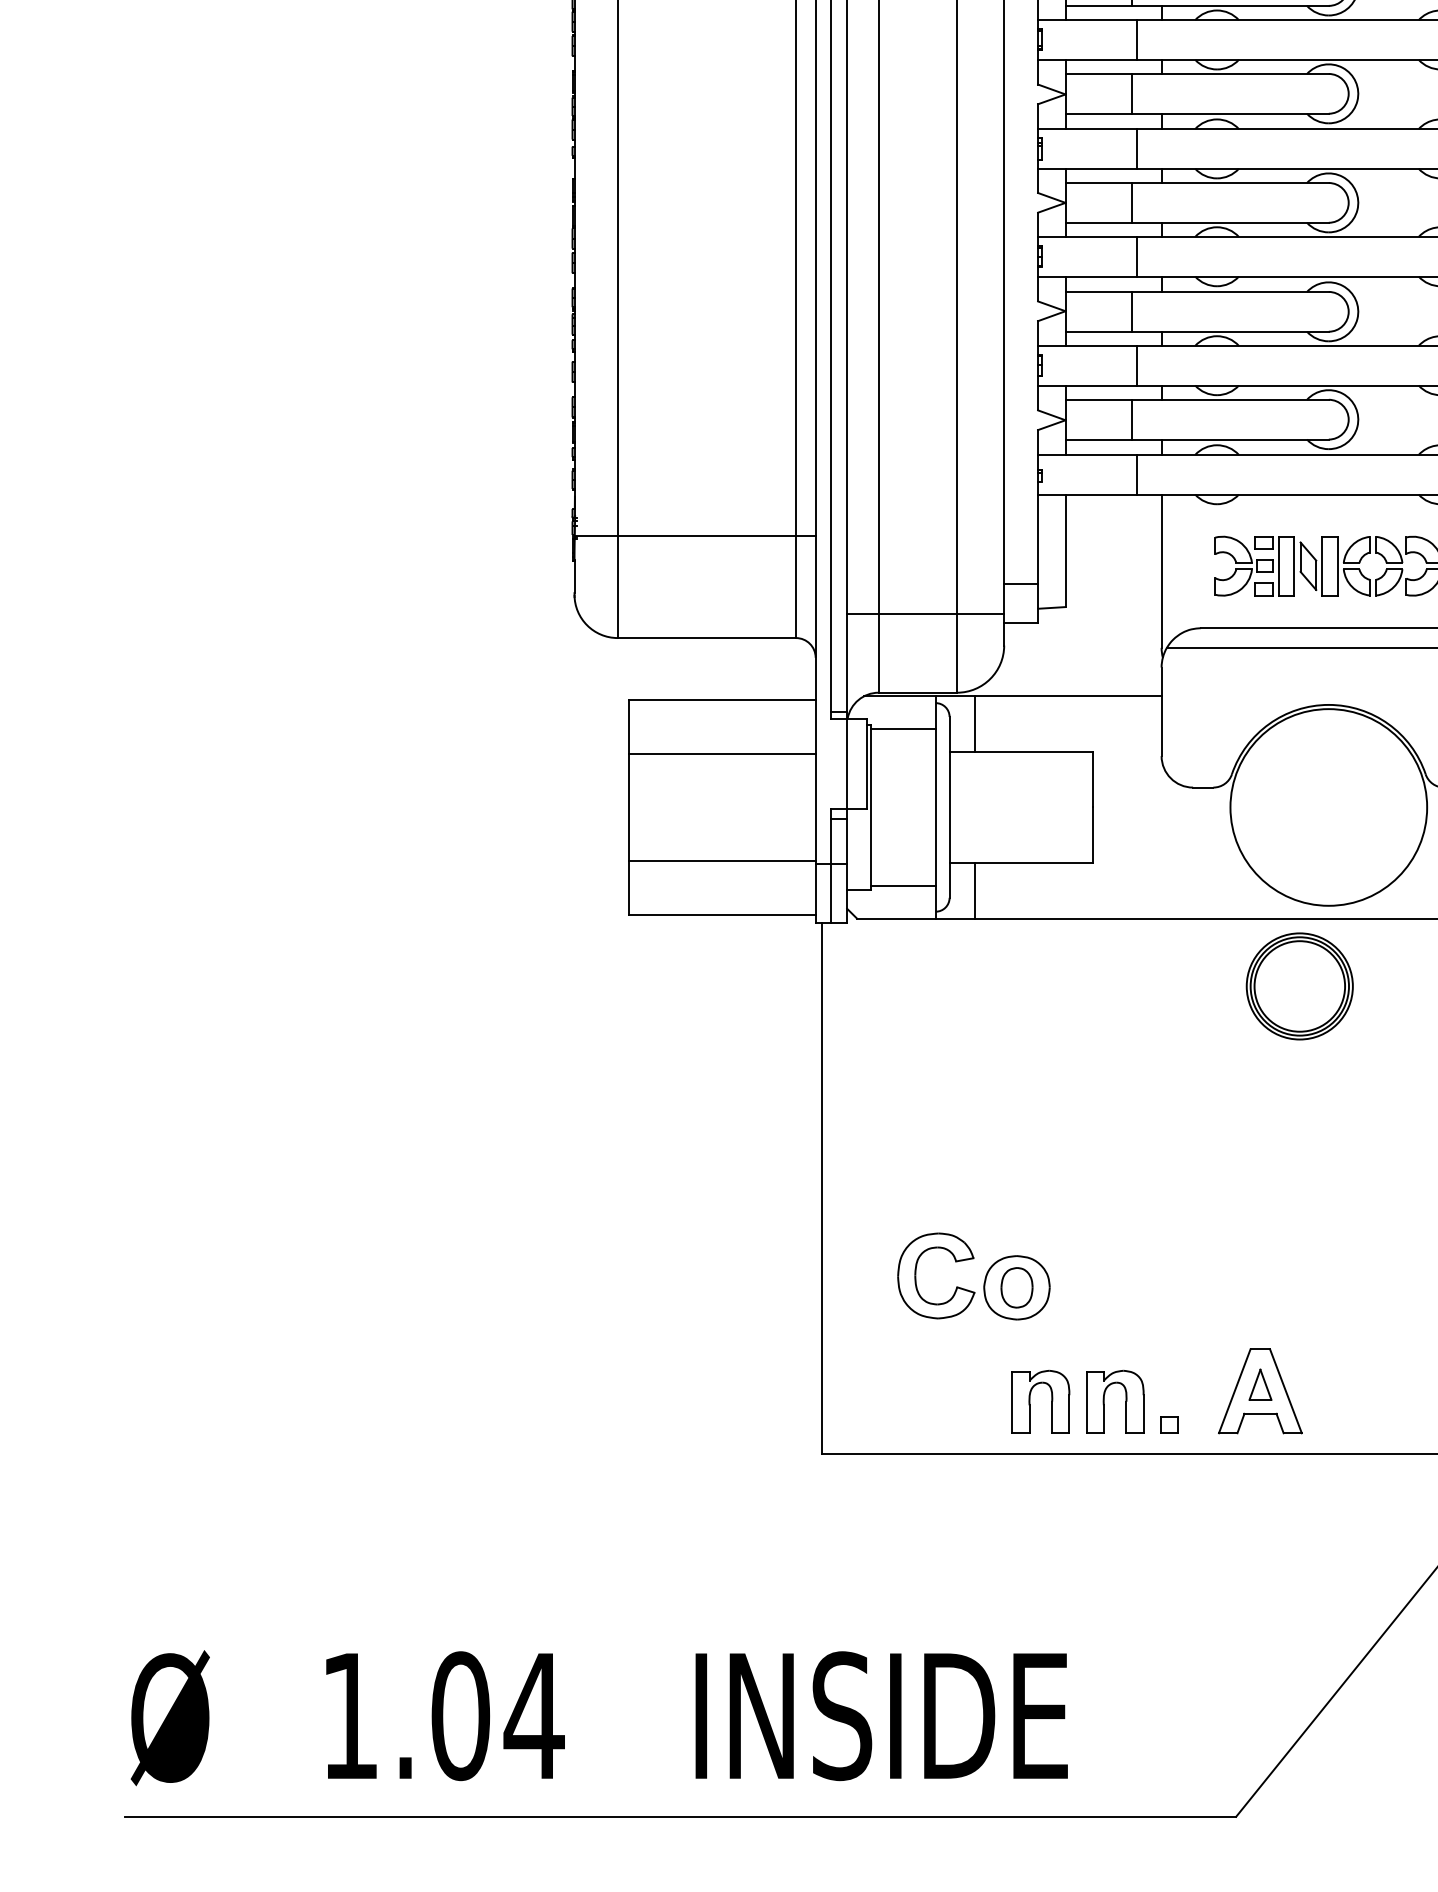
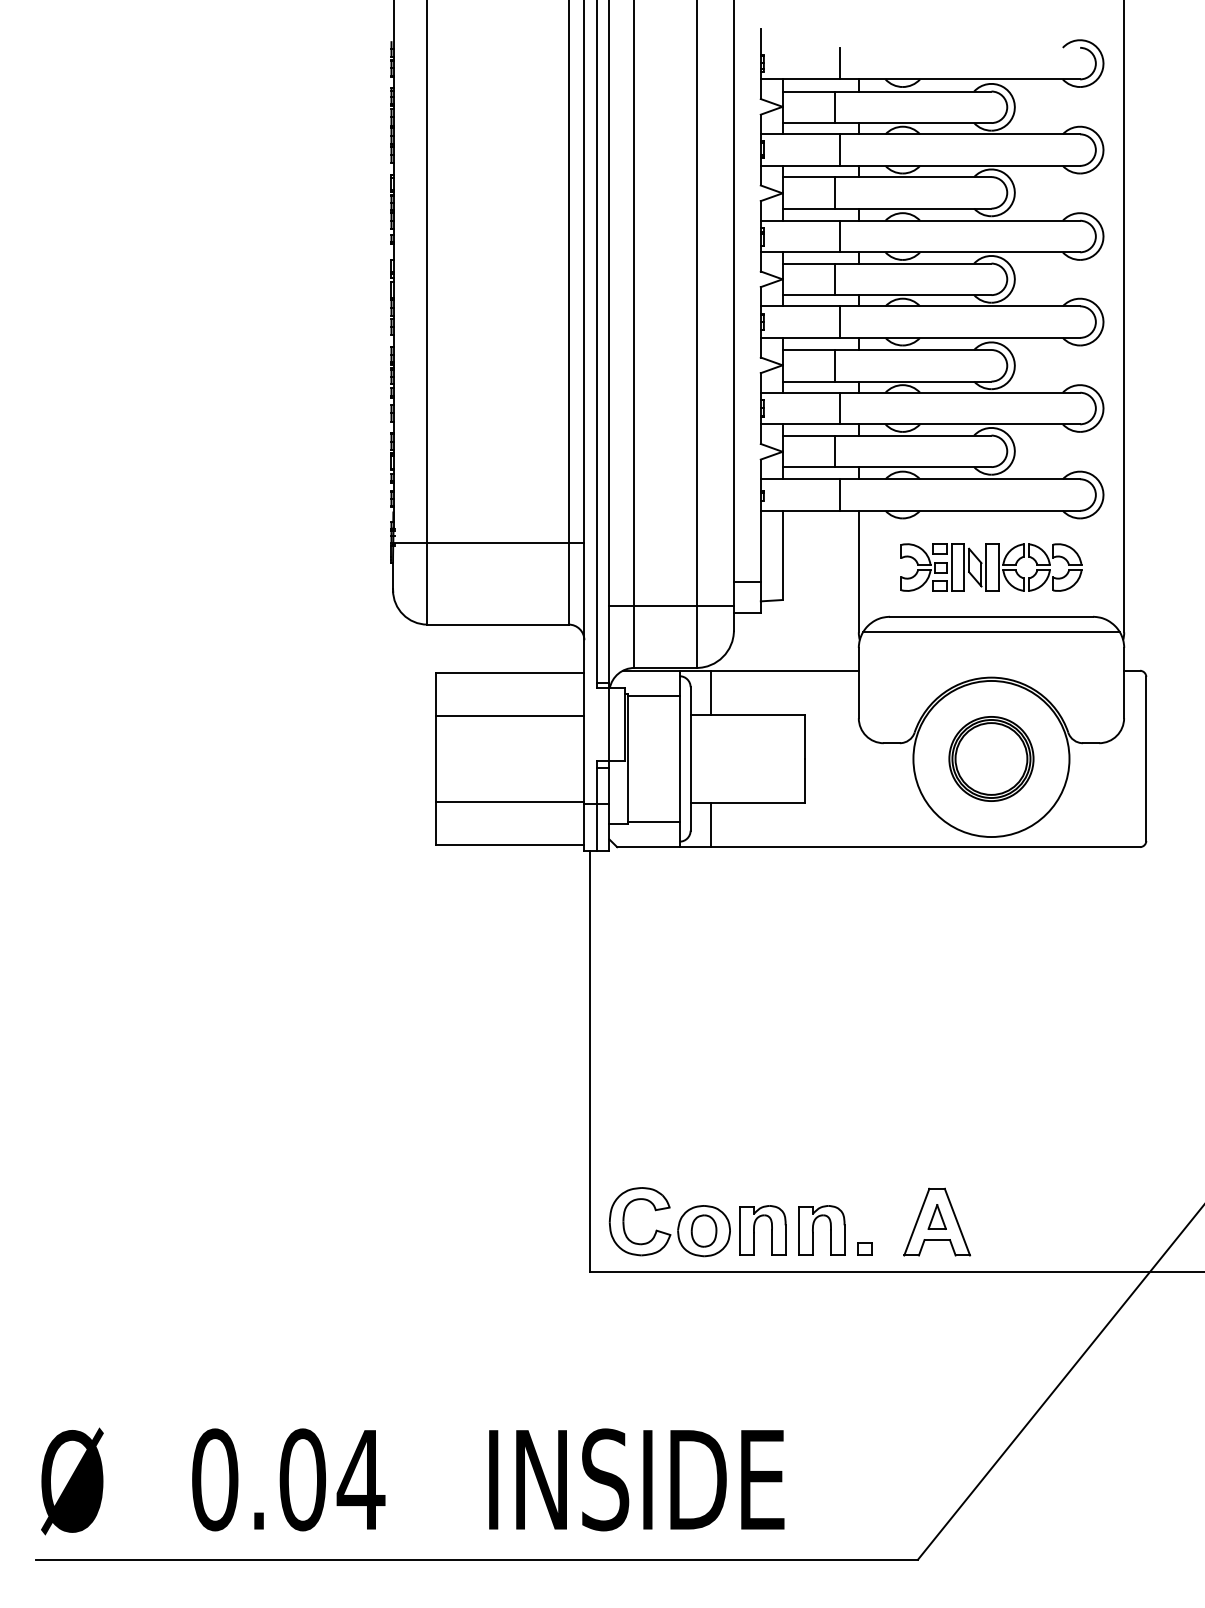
part: (1299, 985) -> (991, 758), moved
part: (983, 1282) -> (677, 1226), moved
text: (350, 1715) -> (215, 1479), 1.04 -> 0.04

